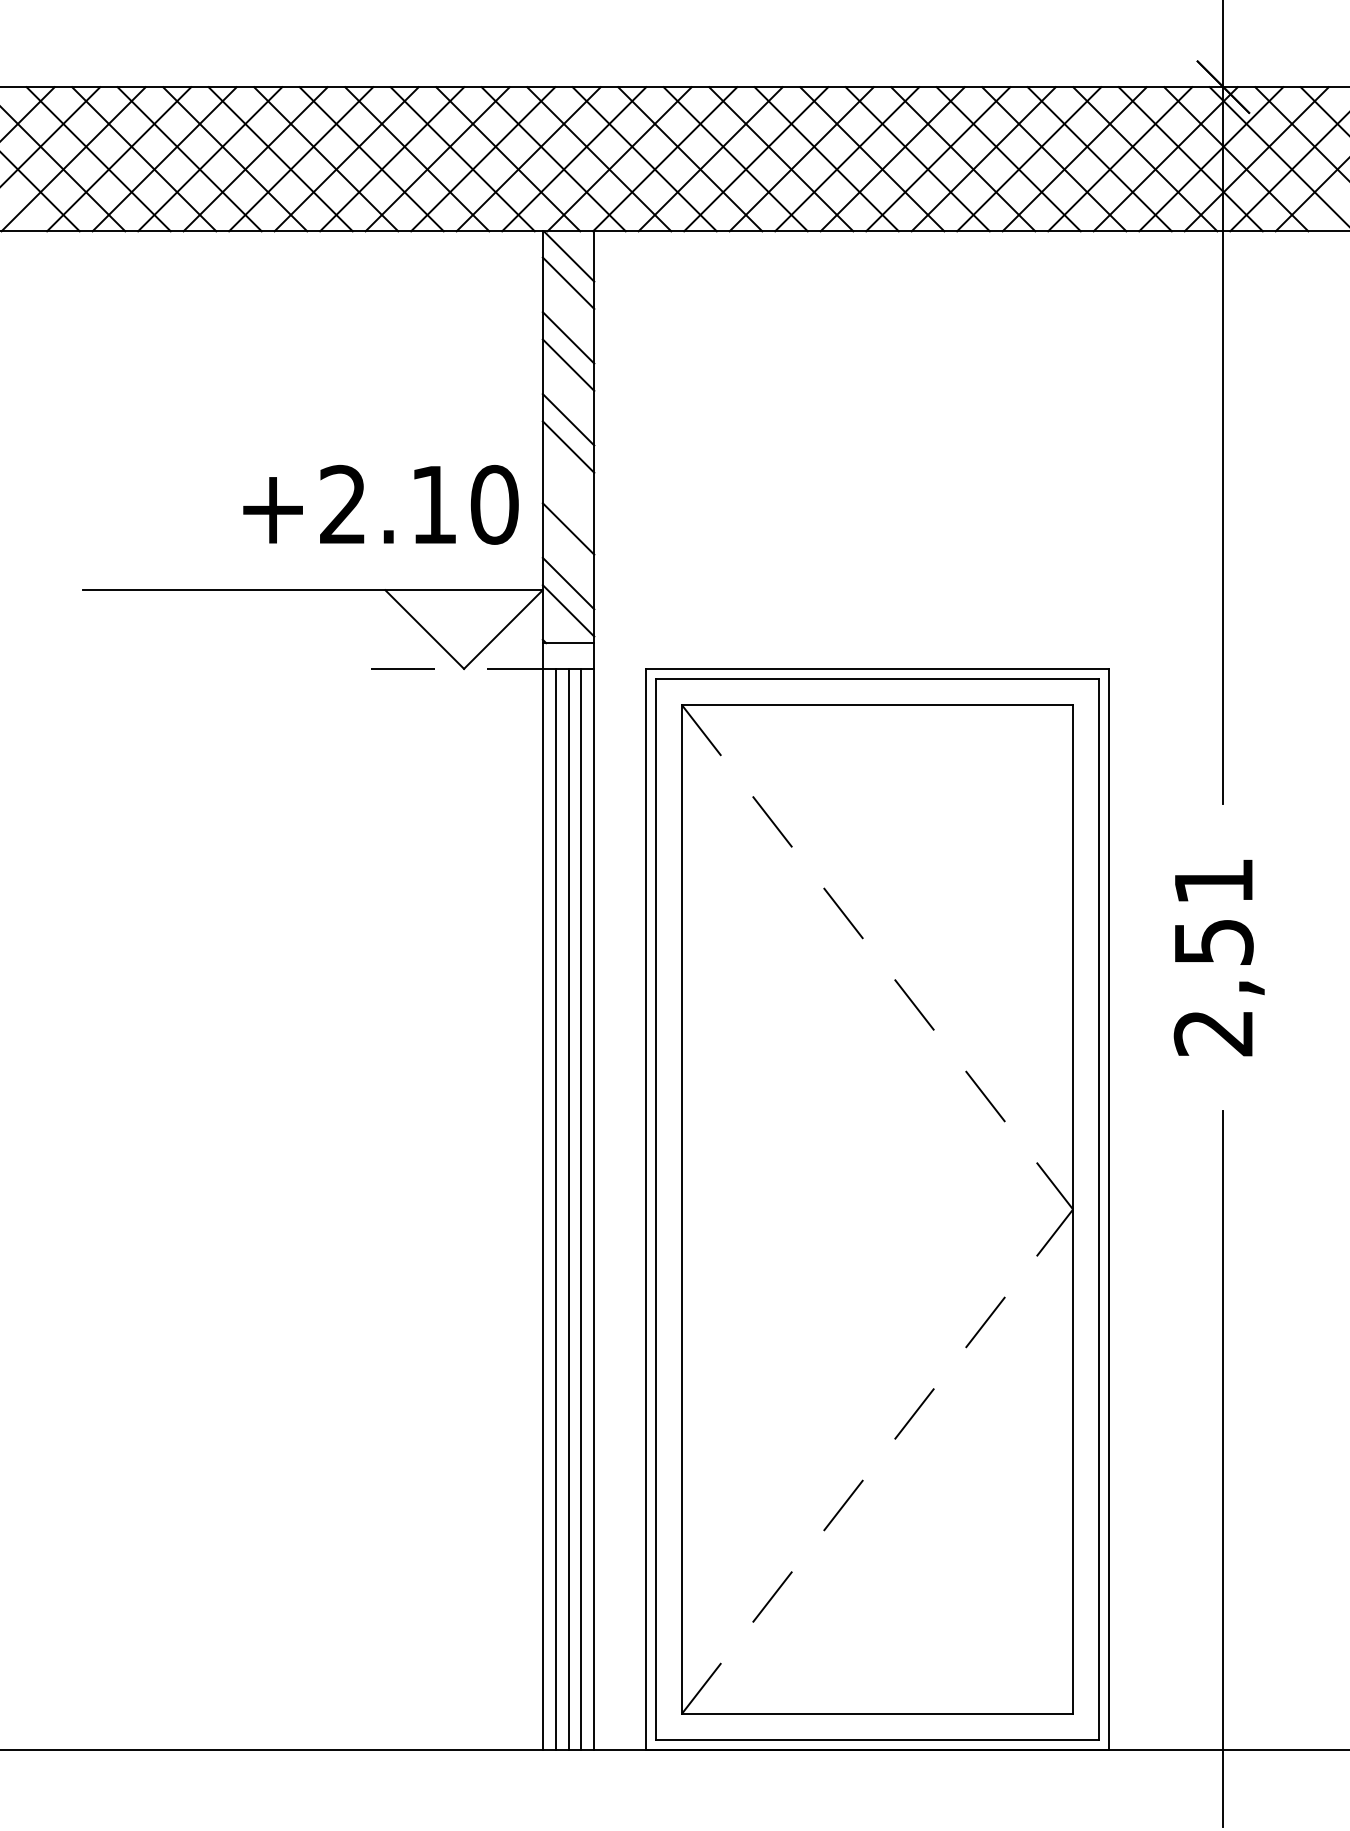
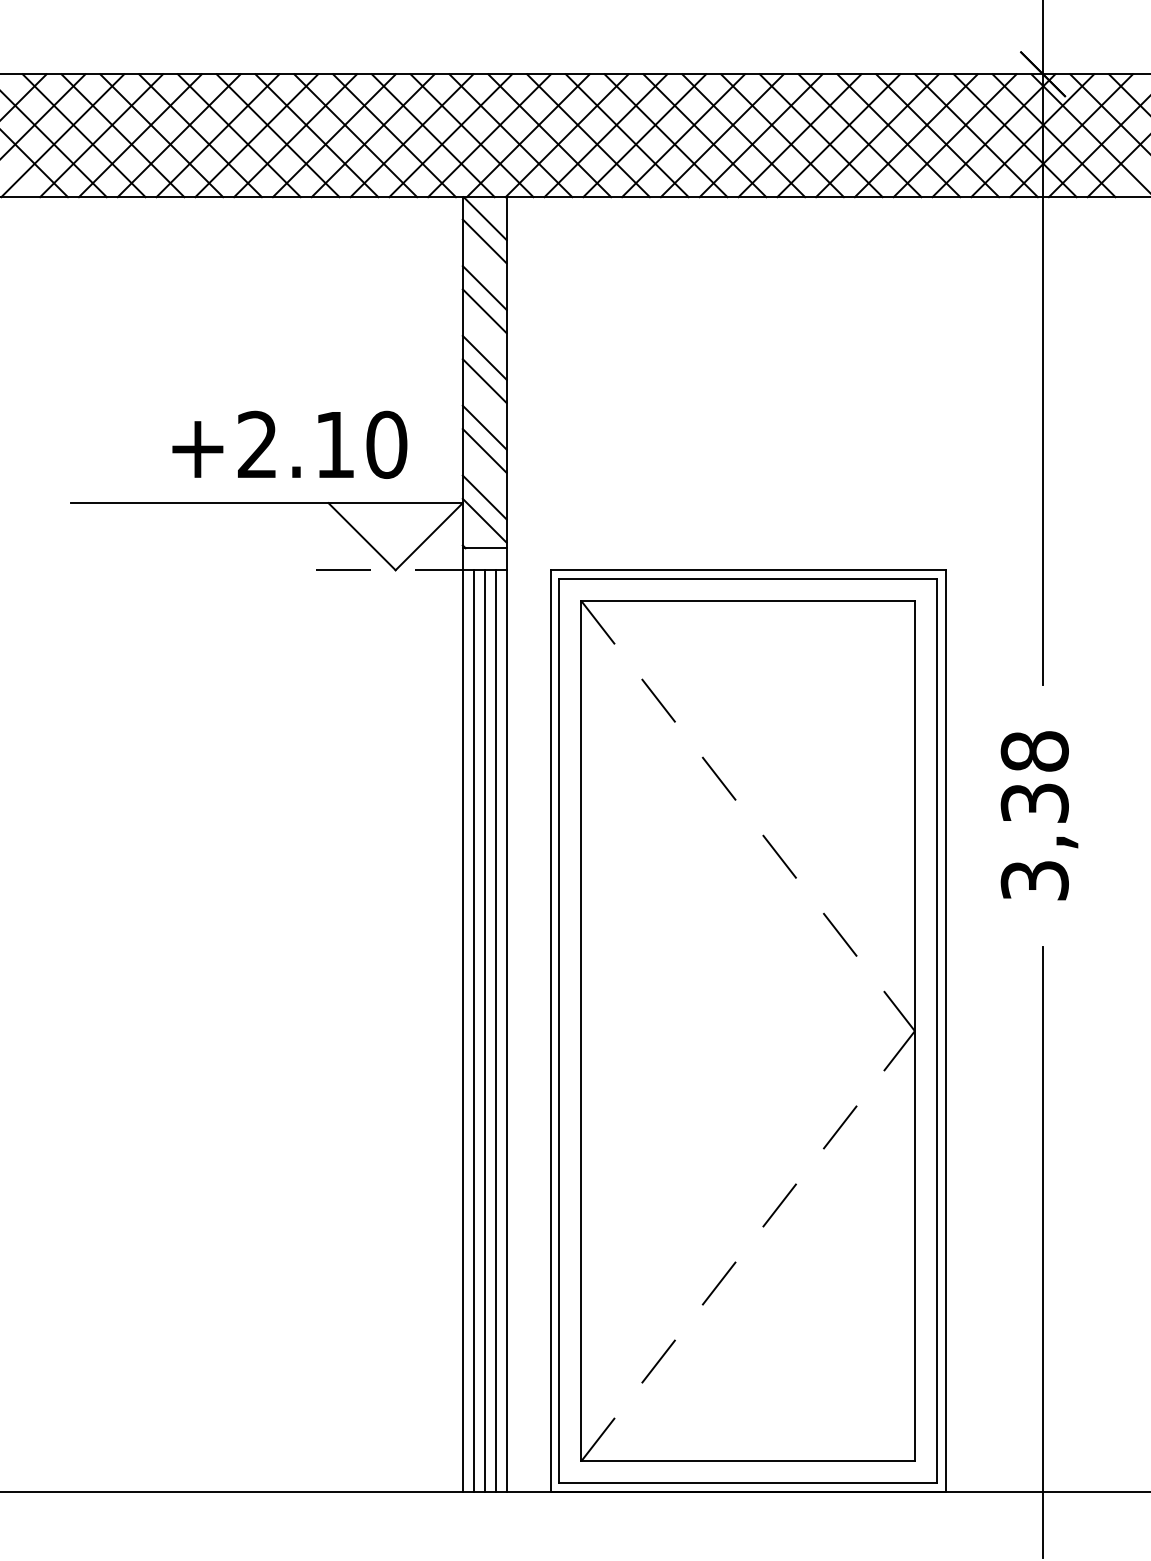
line: (568, 501) -> (484, 427), added
text: (380, 504) -> (289, 444), moved
text: (1213, 956) -> (1034, 815), 2,51 -> 3,38

